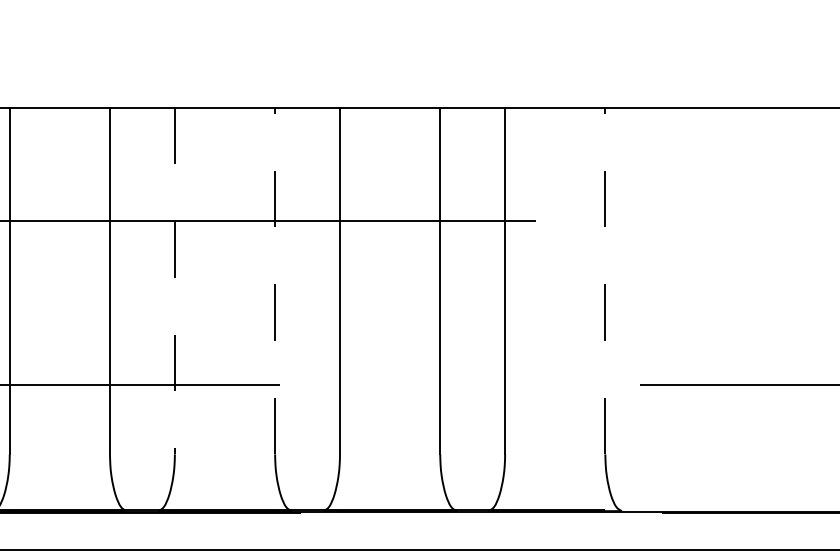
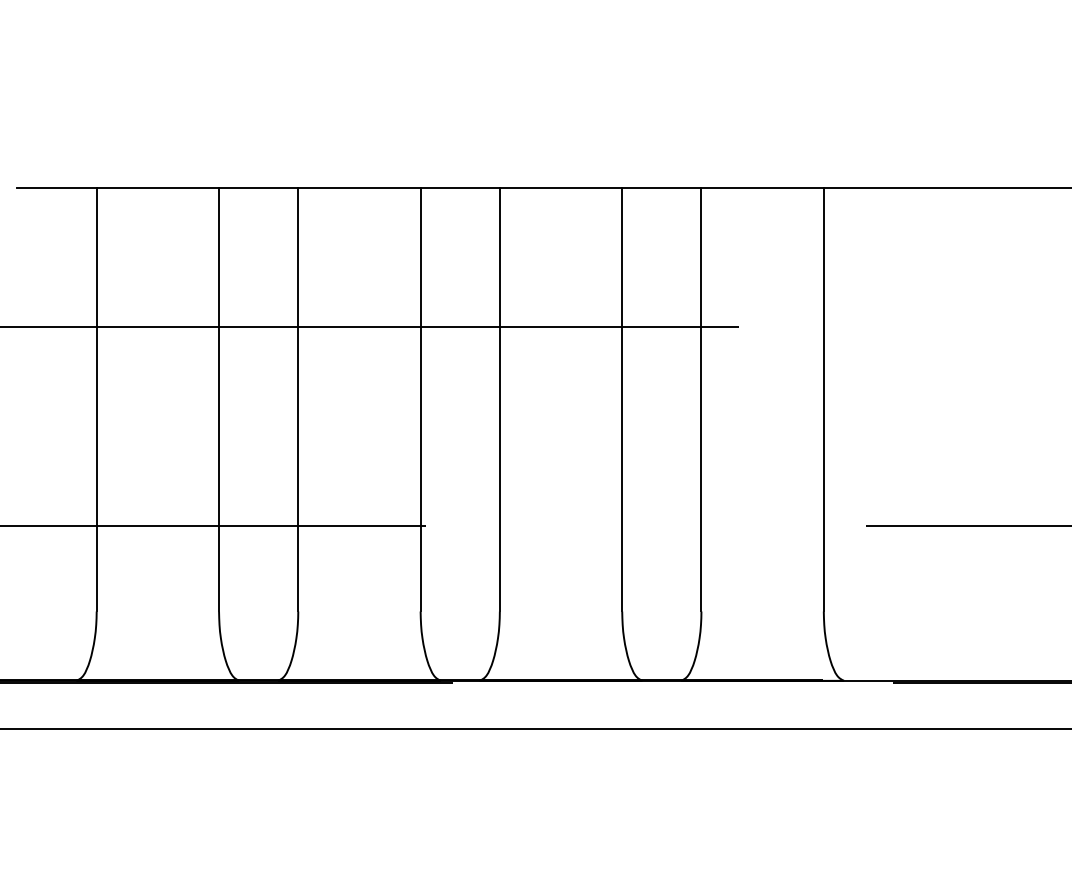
line: (175, 280) -> (298, 399), dashed -> solid
line: (275, 280) -> (420, 399), dashed -> solid
line: (605, 280) -> (823, 399), dashed -> solid

